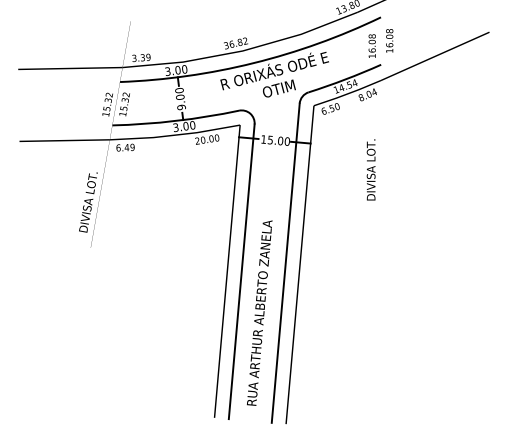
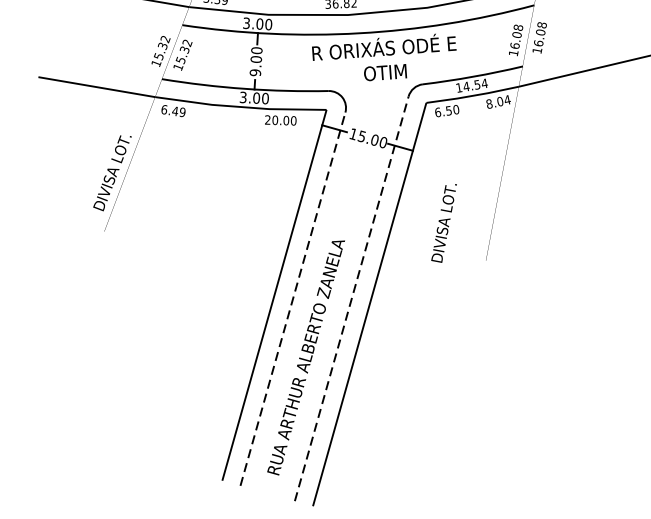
text: (370, 169) -> (443, 221), moved
line: (285, 262) -> (351, 297), solid -> dashed
line: (241, 271) -> (292, 298), solid -> dashed

